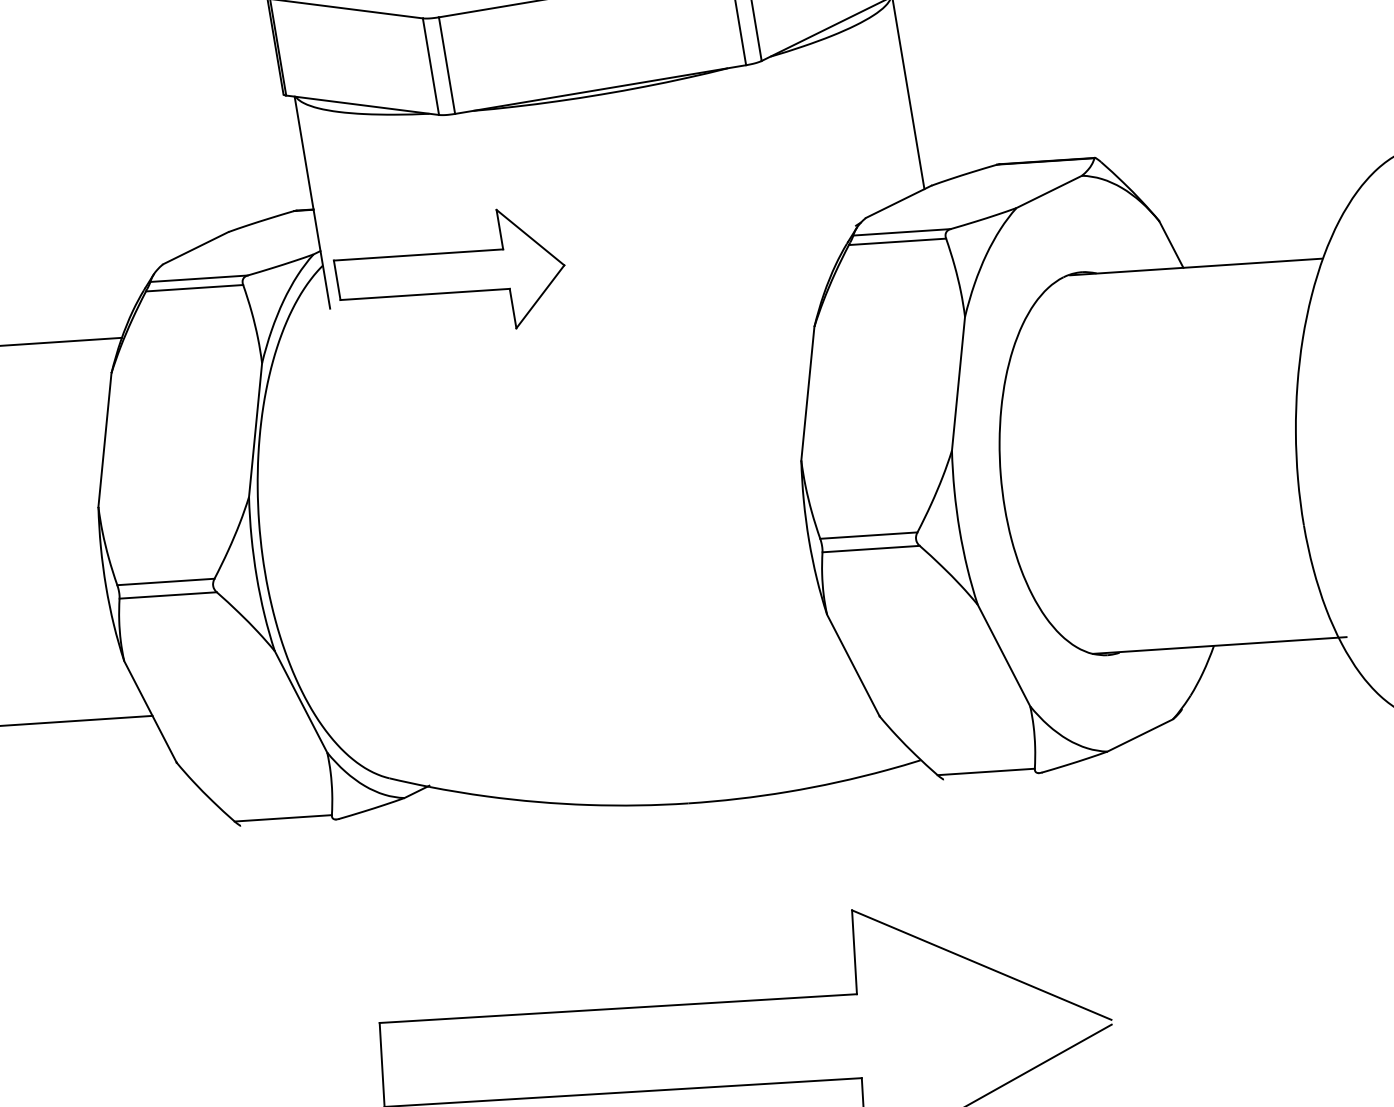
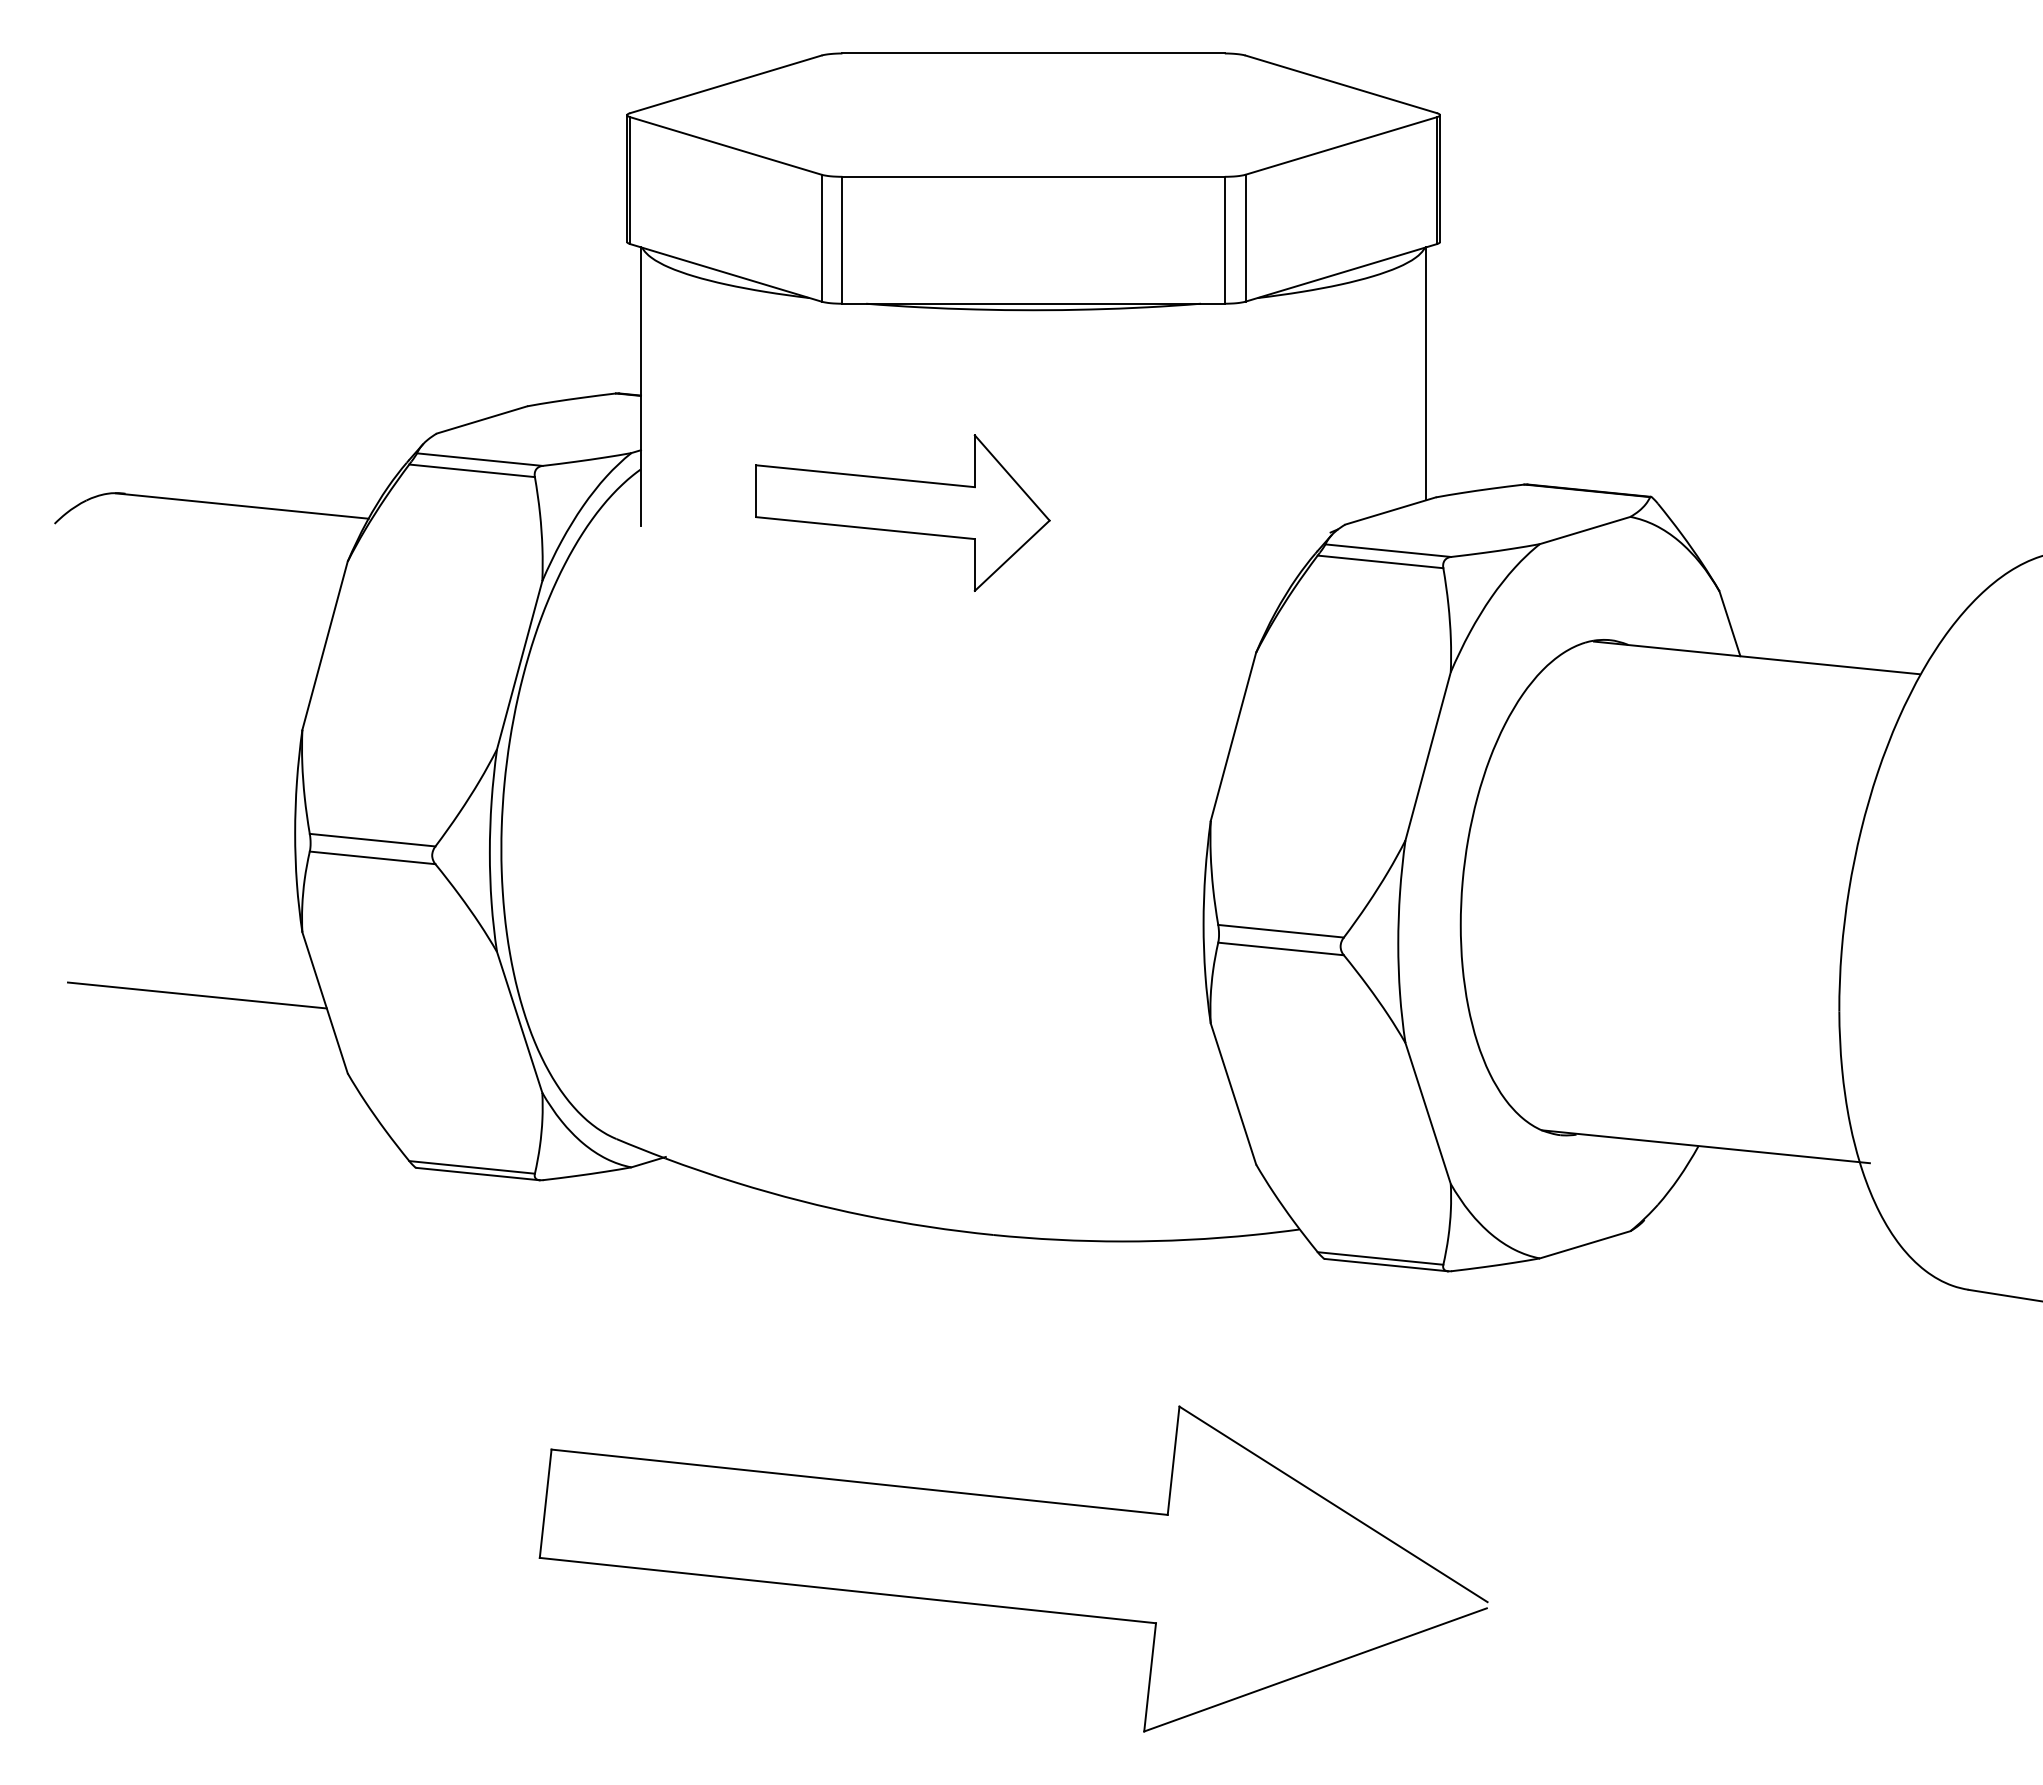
part: (451, 277) -> (902, 512), moved
line: (991, 775) -> (1386, 1264), added
line: (288, 822) -> (477, 1173), added

